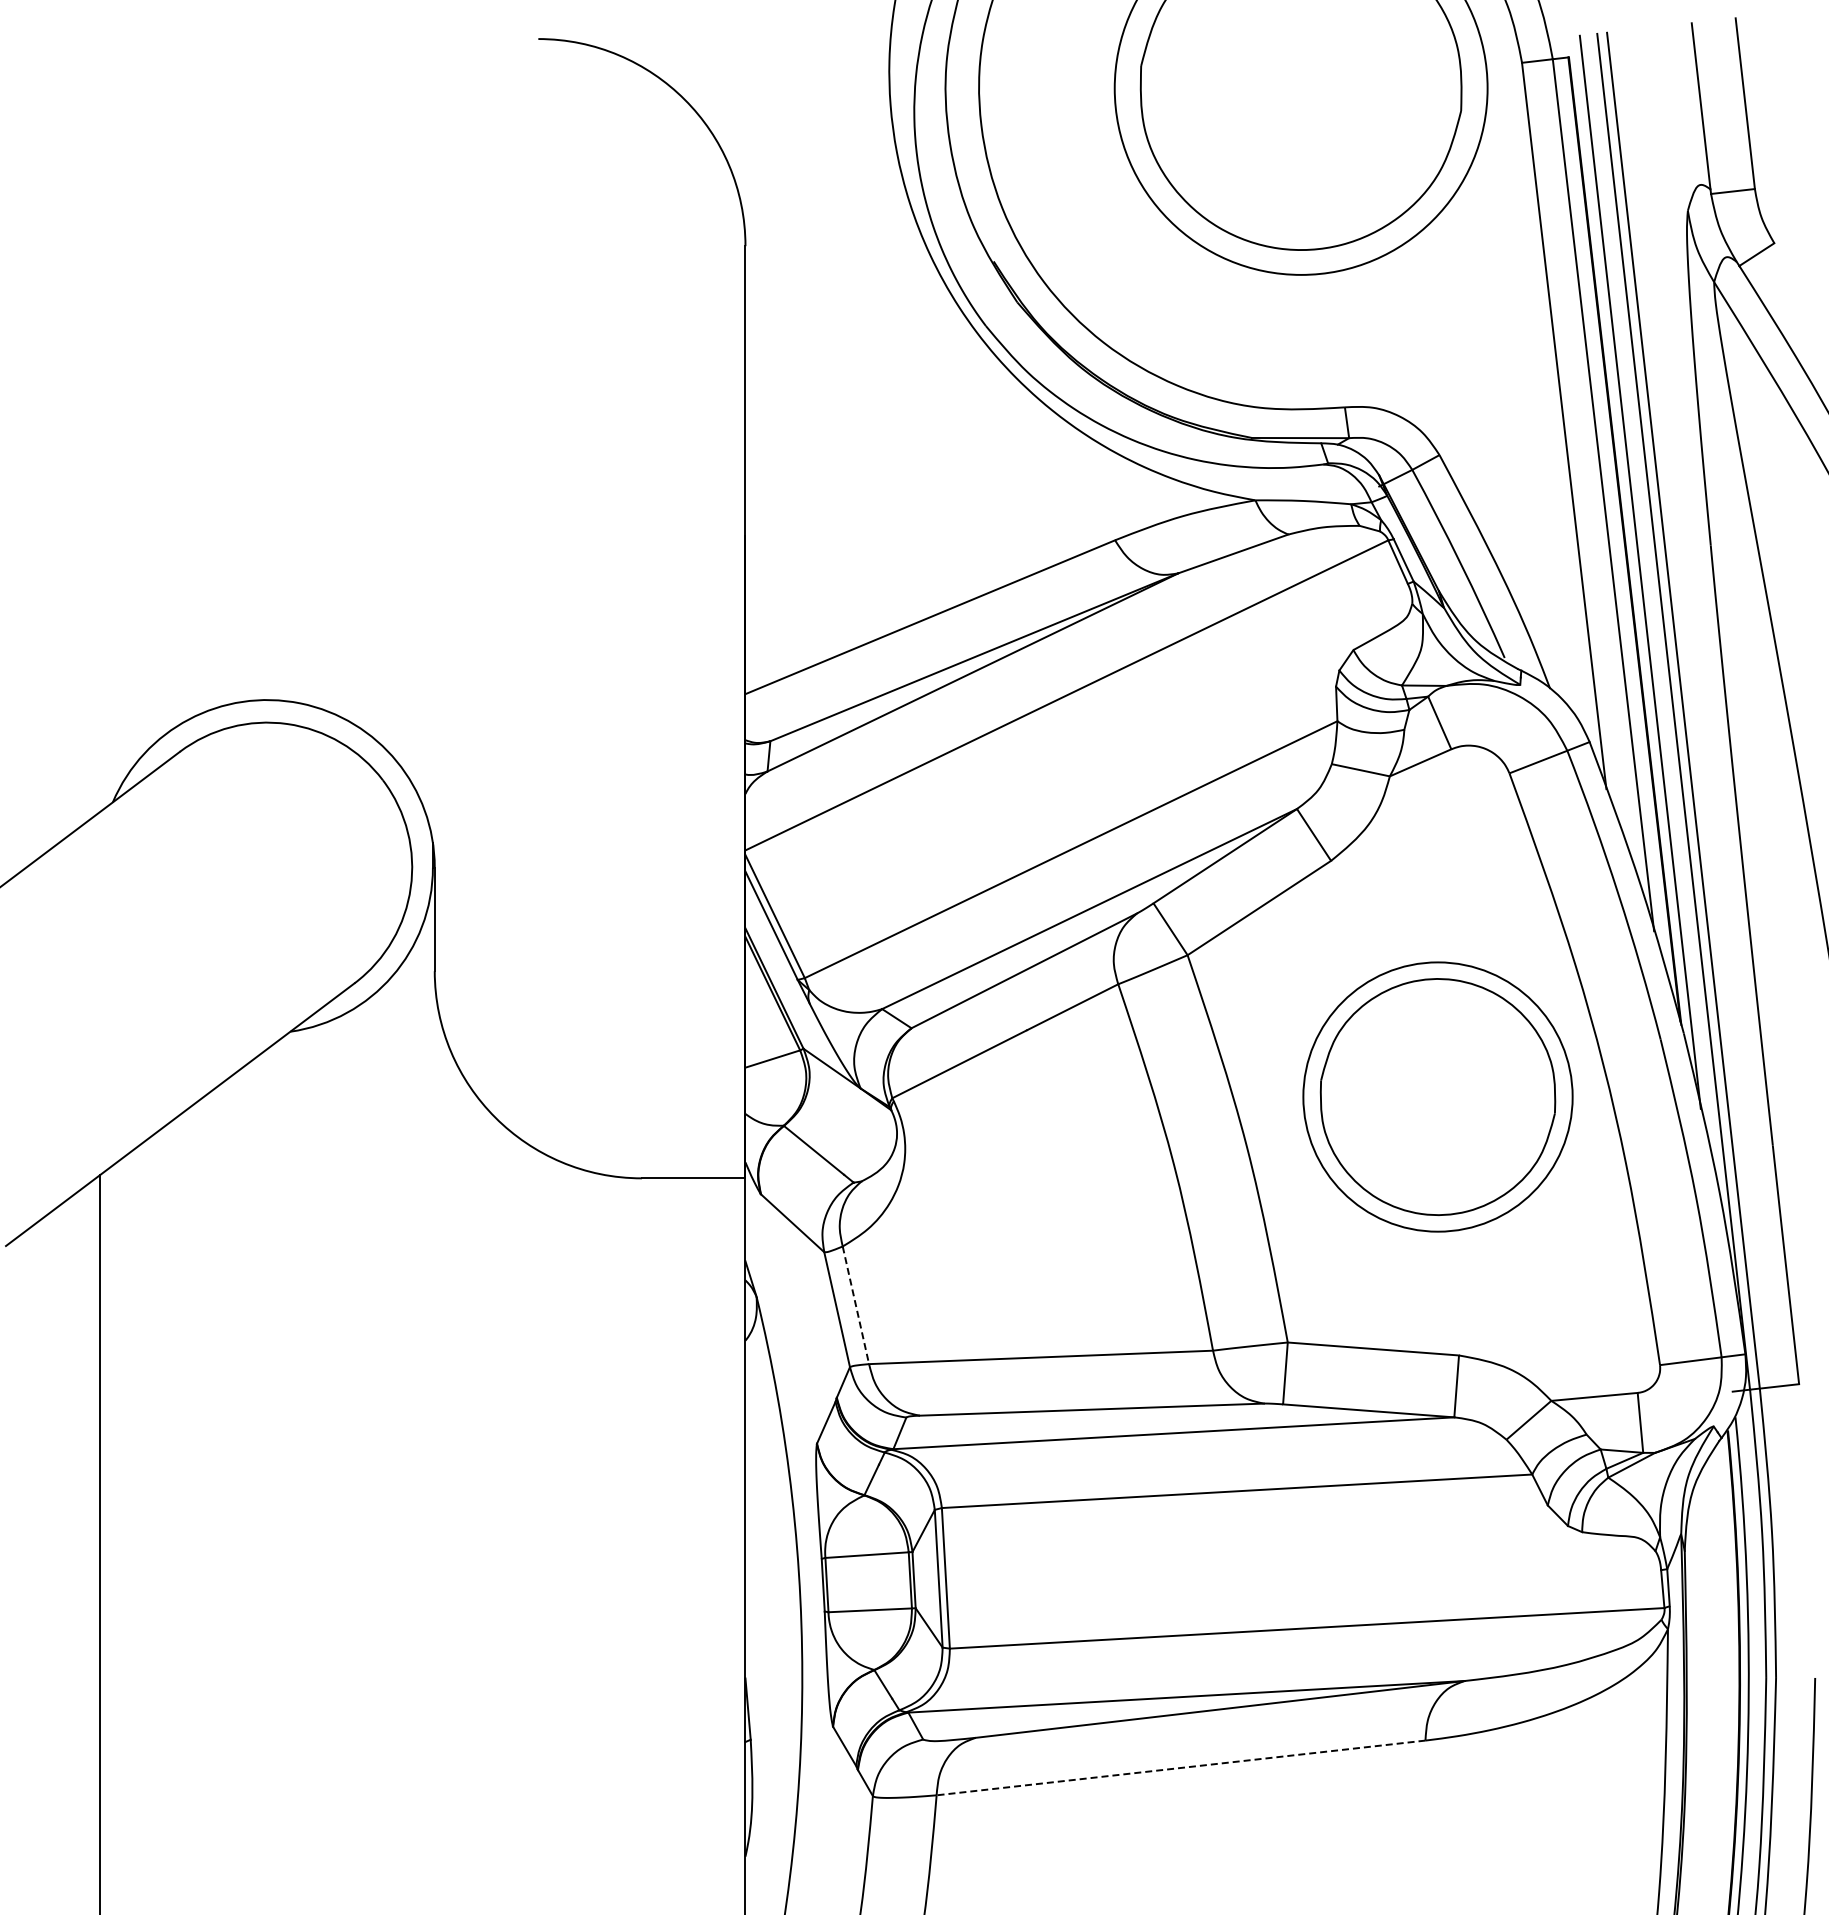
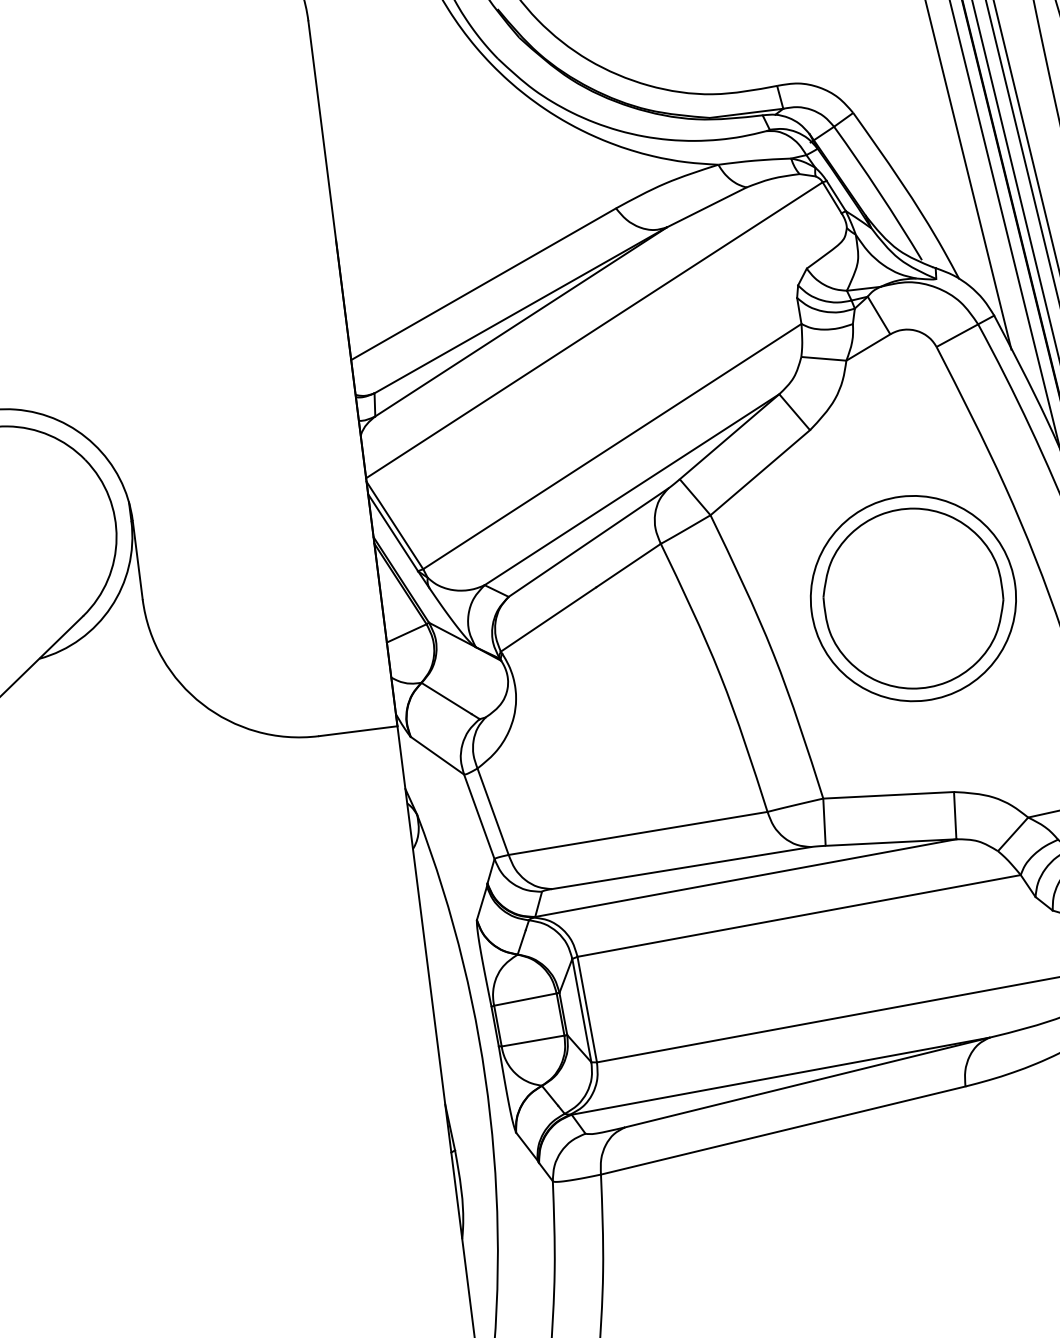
line: (856, 1305) -> (493, 811), dashed -> solid
line: (1181, 1767) -> (783, 1130), dashed -> solid

